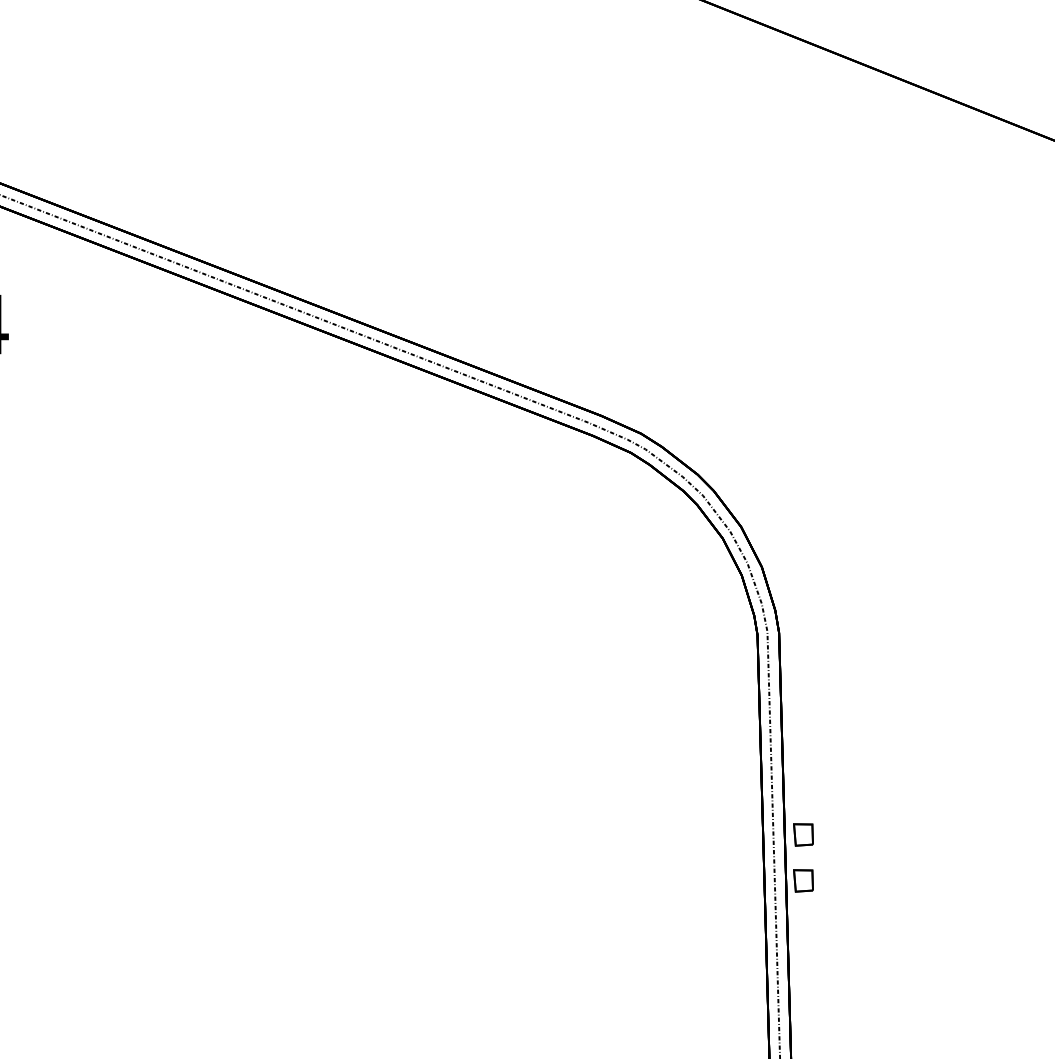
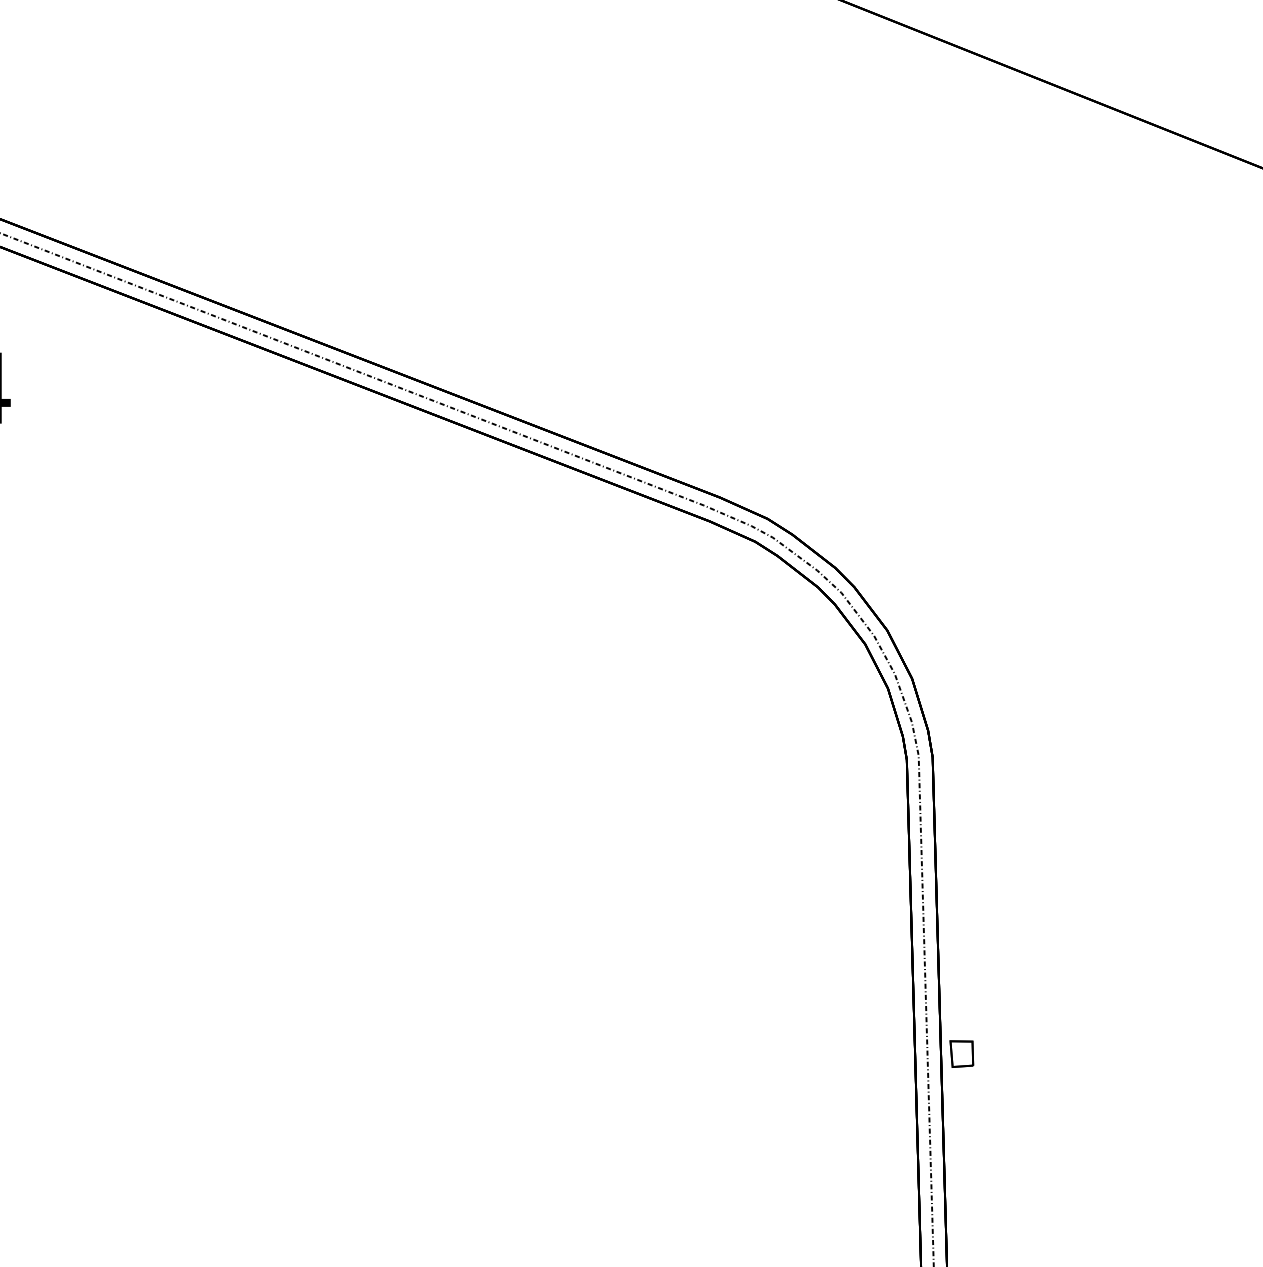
part: (803, 834) -> (961, 998), removed

